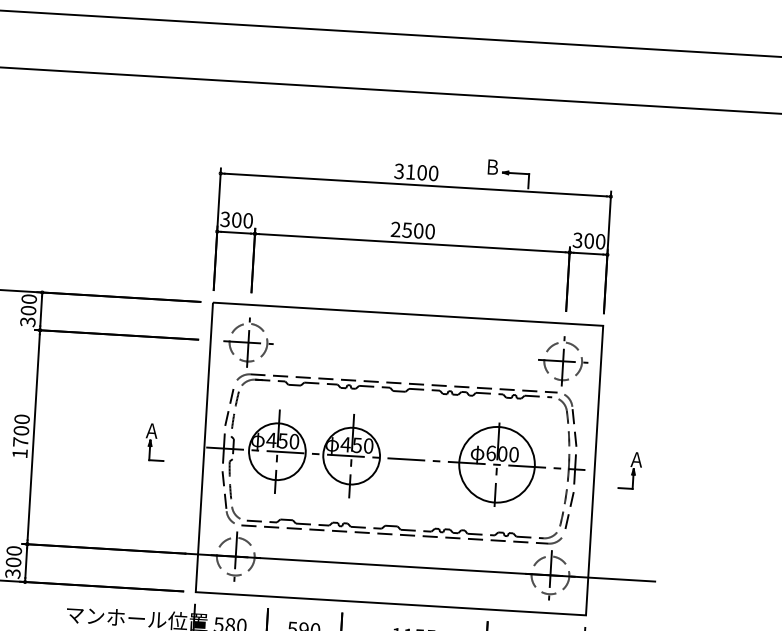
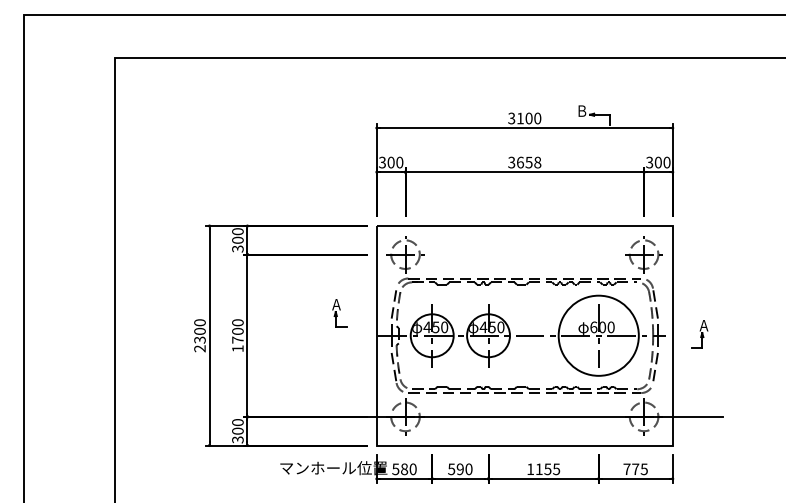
text: (412, 230) -> (524, 162), 2500 -> 3658
part: (155, 442) -> (339, 313), moved
circle: (496, 464) -> (598, 335), size x1.4

